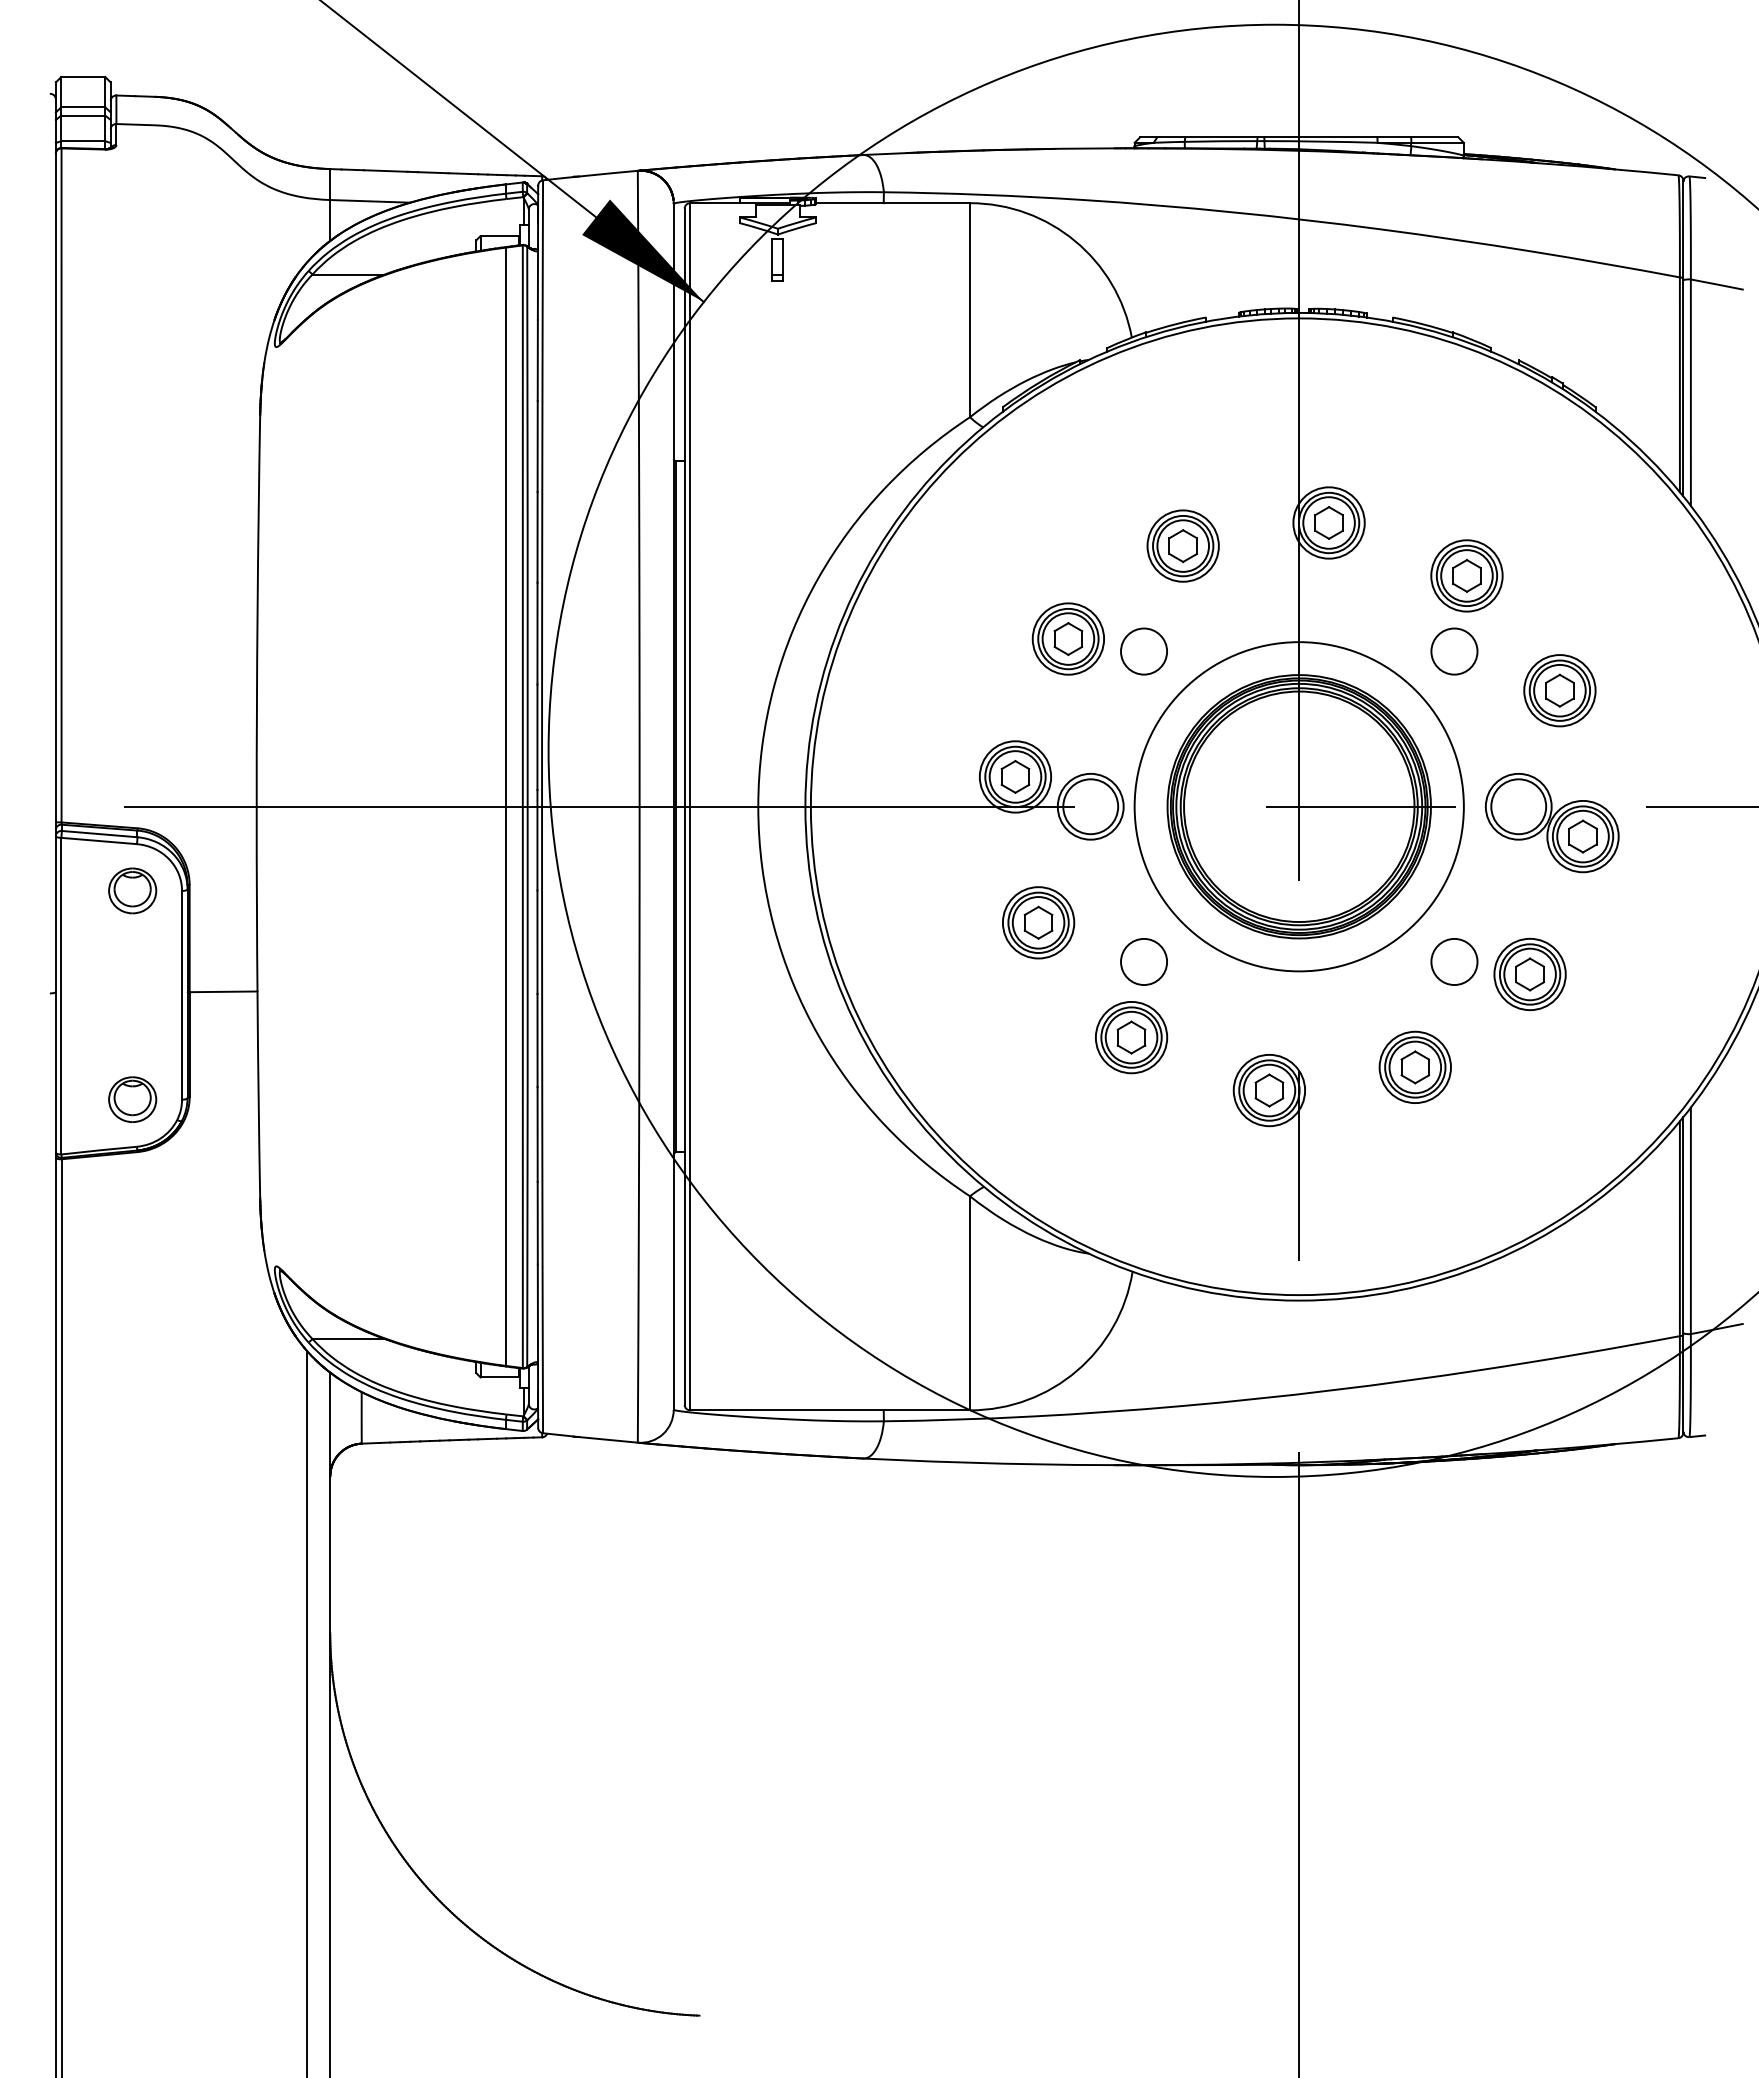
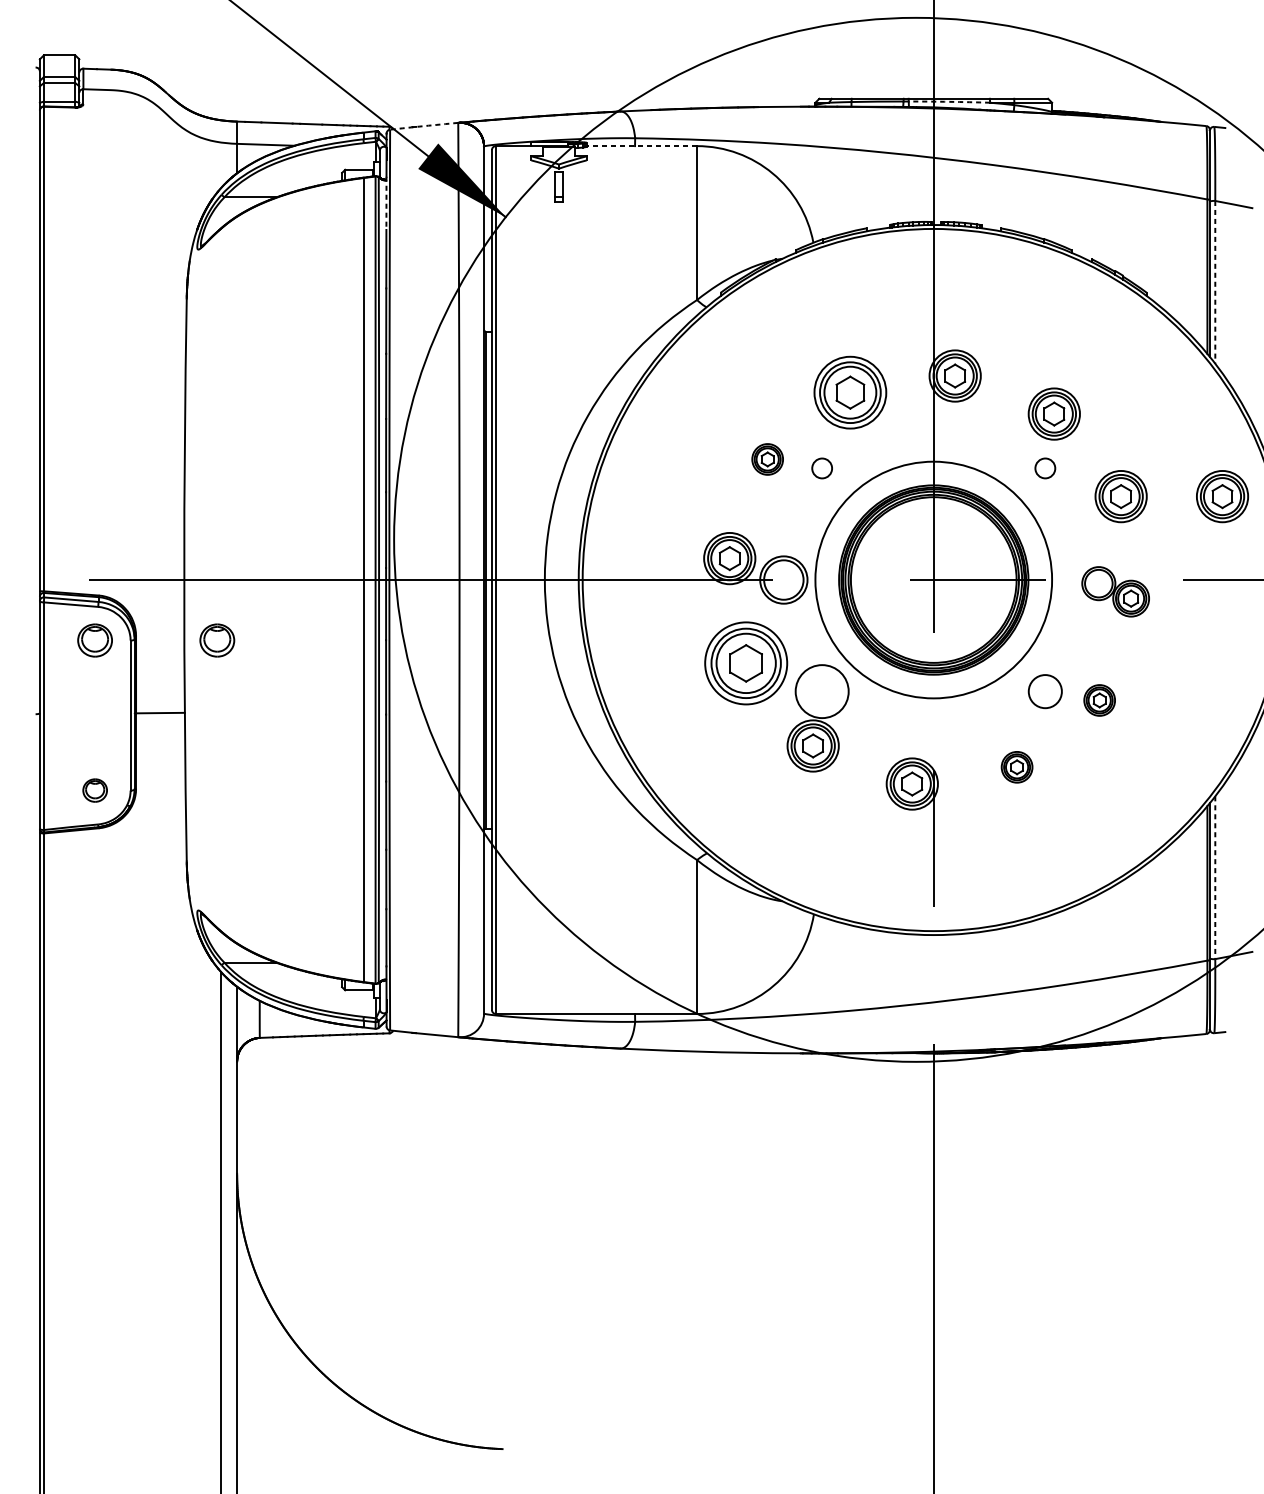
arc: (1321, 141) -> (949, 101), solid -> dashed
arc: (590, 175) -> (424, 126), solid -> dashed
line: (893, 203) -> (642, 146), solid -> dashed
line: (537, 282) -> (386, 203), solid -> dashed
line: (1690, 393) -> (1215, 282), solid -> dashed
part: (1182, 545) -> (849, 392), size x1.4
part: (1067, 638) -> (767, 459), size x0.6
circle: (1144, 651) -> (822, 468), size x0.6
circle: (1454, 651) -> (1045, 468), size x0.6
part: (1700, 690) -> (1222, 496), added
part: (1552, 823) -> (1115, 592), size x0.7
part: (302, 890) -> (217, 640), added
part: (1038, 922) -> (746, 663), size x1.6
circle: (1144, 961) -> (822, 691), size x1.6
part: (1529, 973) -> (1099, 699), size x0.6
part: (1414, 1066) -> (1016, 766), size x0.6
part: (132, 1099) -> (94, 790), size x0.7
line: (1690, 1221) -> (1215, 878), solid -> dashed

